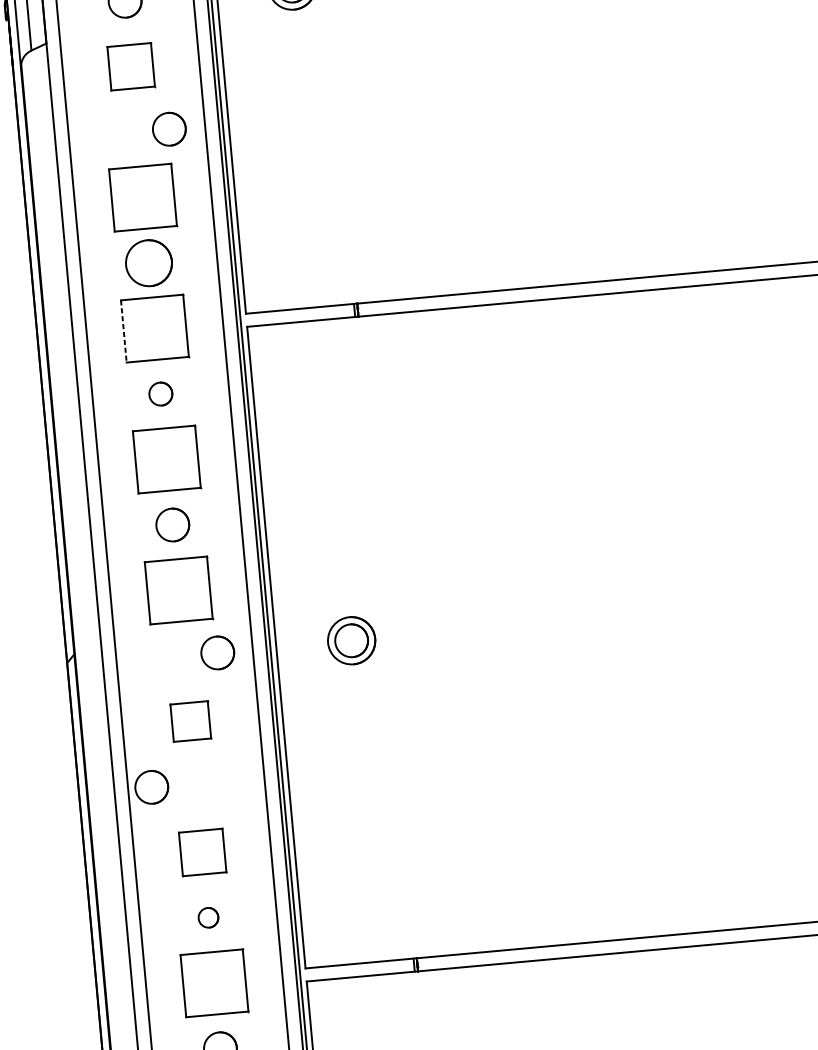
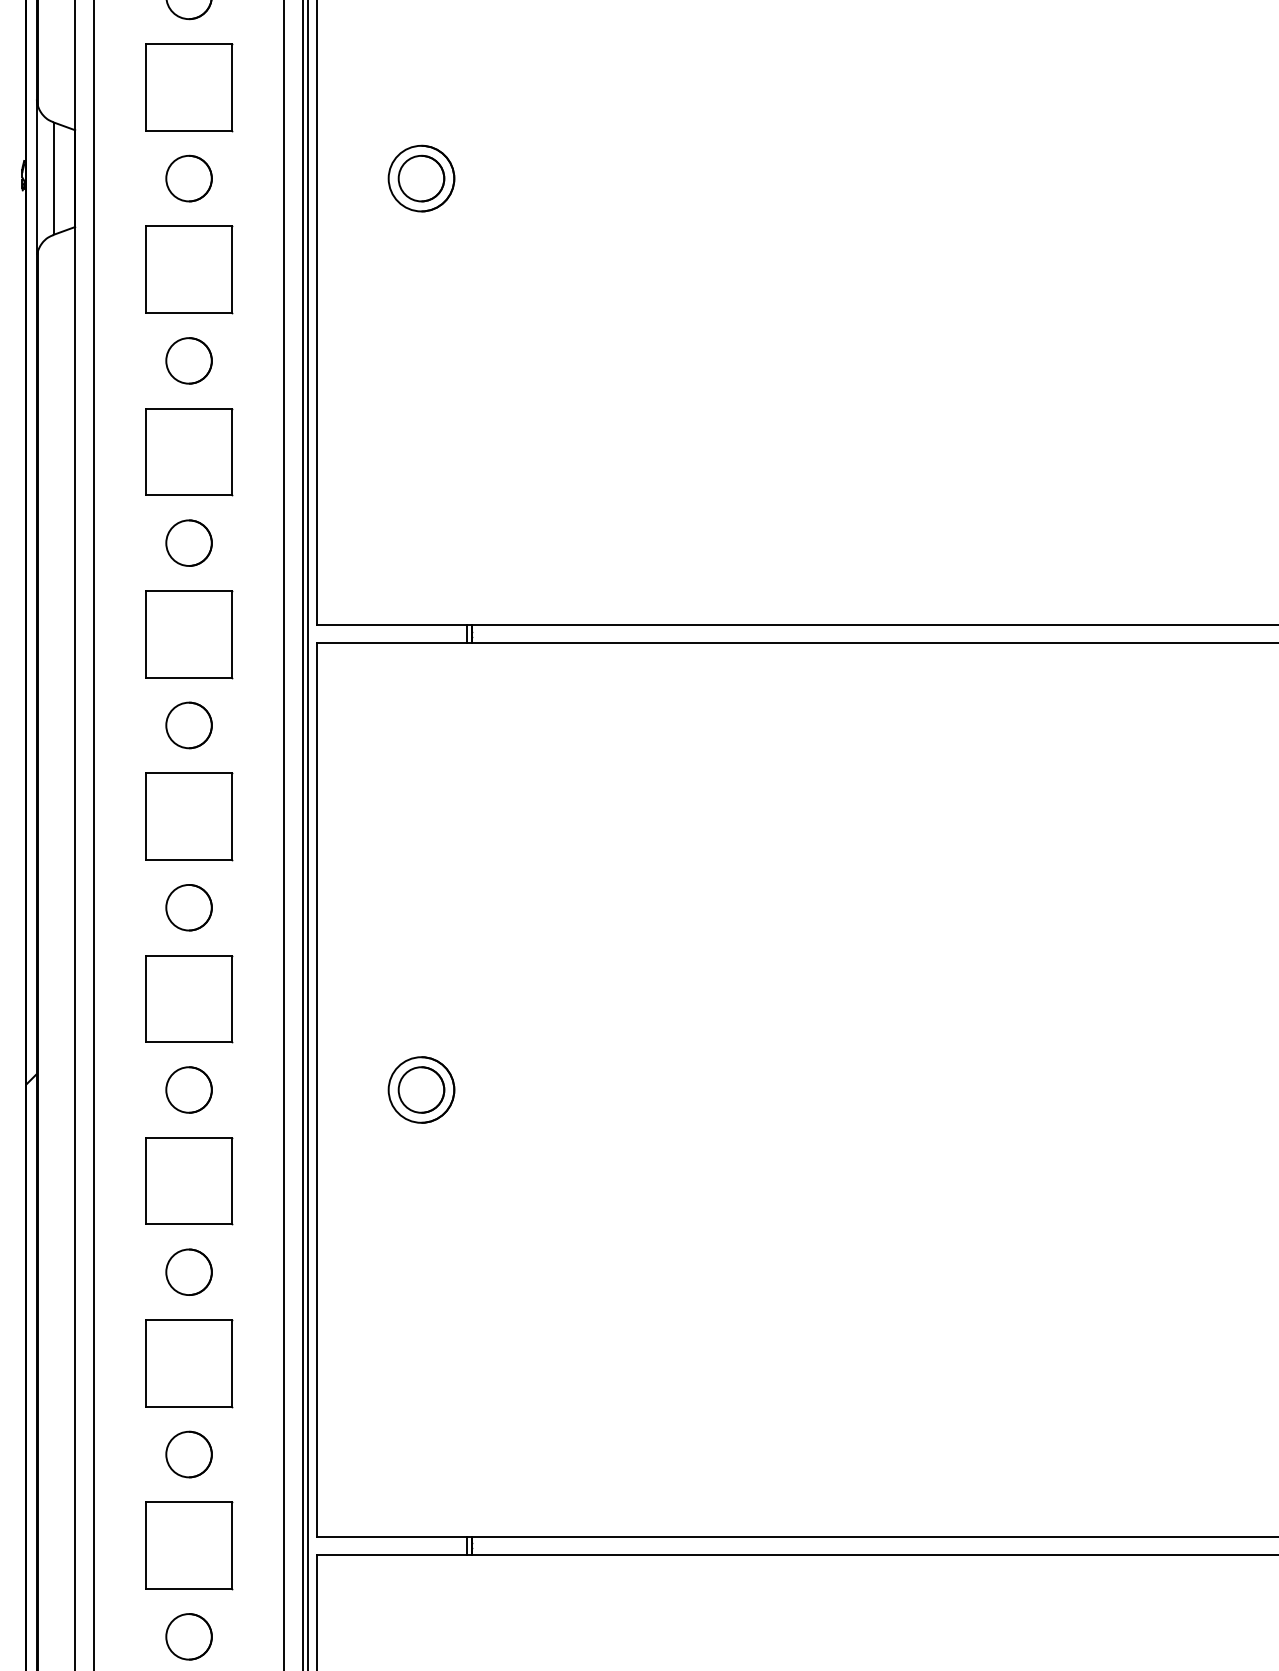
part: (131, 66) -> (189, 269), size x1.43
circle: (168, 129) -> (188, 360), moved
circle: (148, 262) -> (188, 542), size x0.71
line: (123, 331) -> (145, 634), dashed -> solid
part: (160, 394) -> (188, 725), size x1.43
circle: (217, 652) -> (188, 1089), moved
part: (190, 721) -> (189, 1181), size x1.67
circle: (151, 786) -> (188, 1271), moved
part: (202, 852) -> (189, 1363), size x1.43
part: (208, 917) -> (188, 1454), size x1.67

